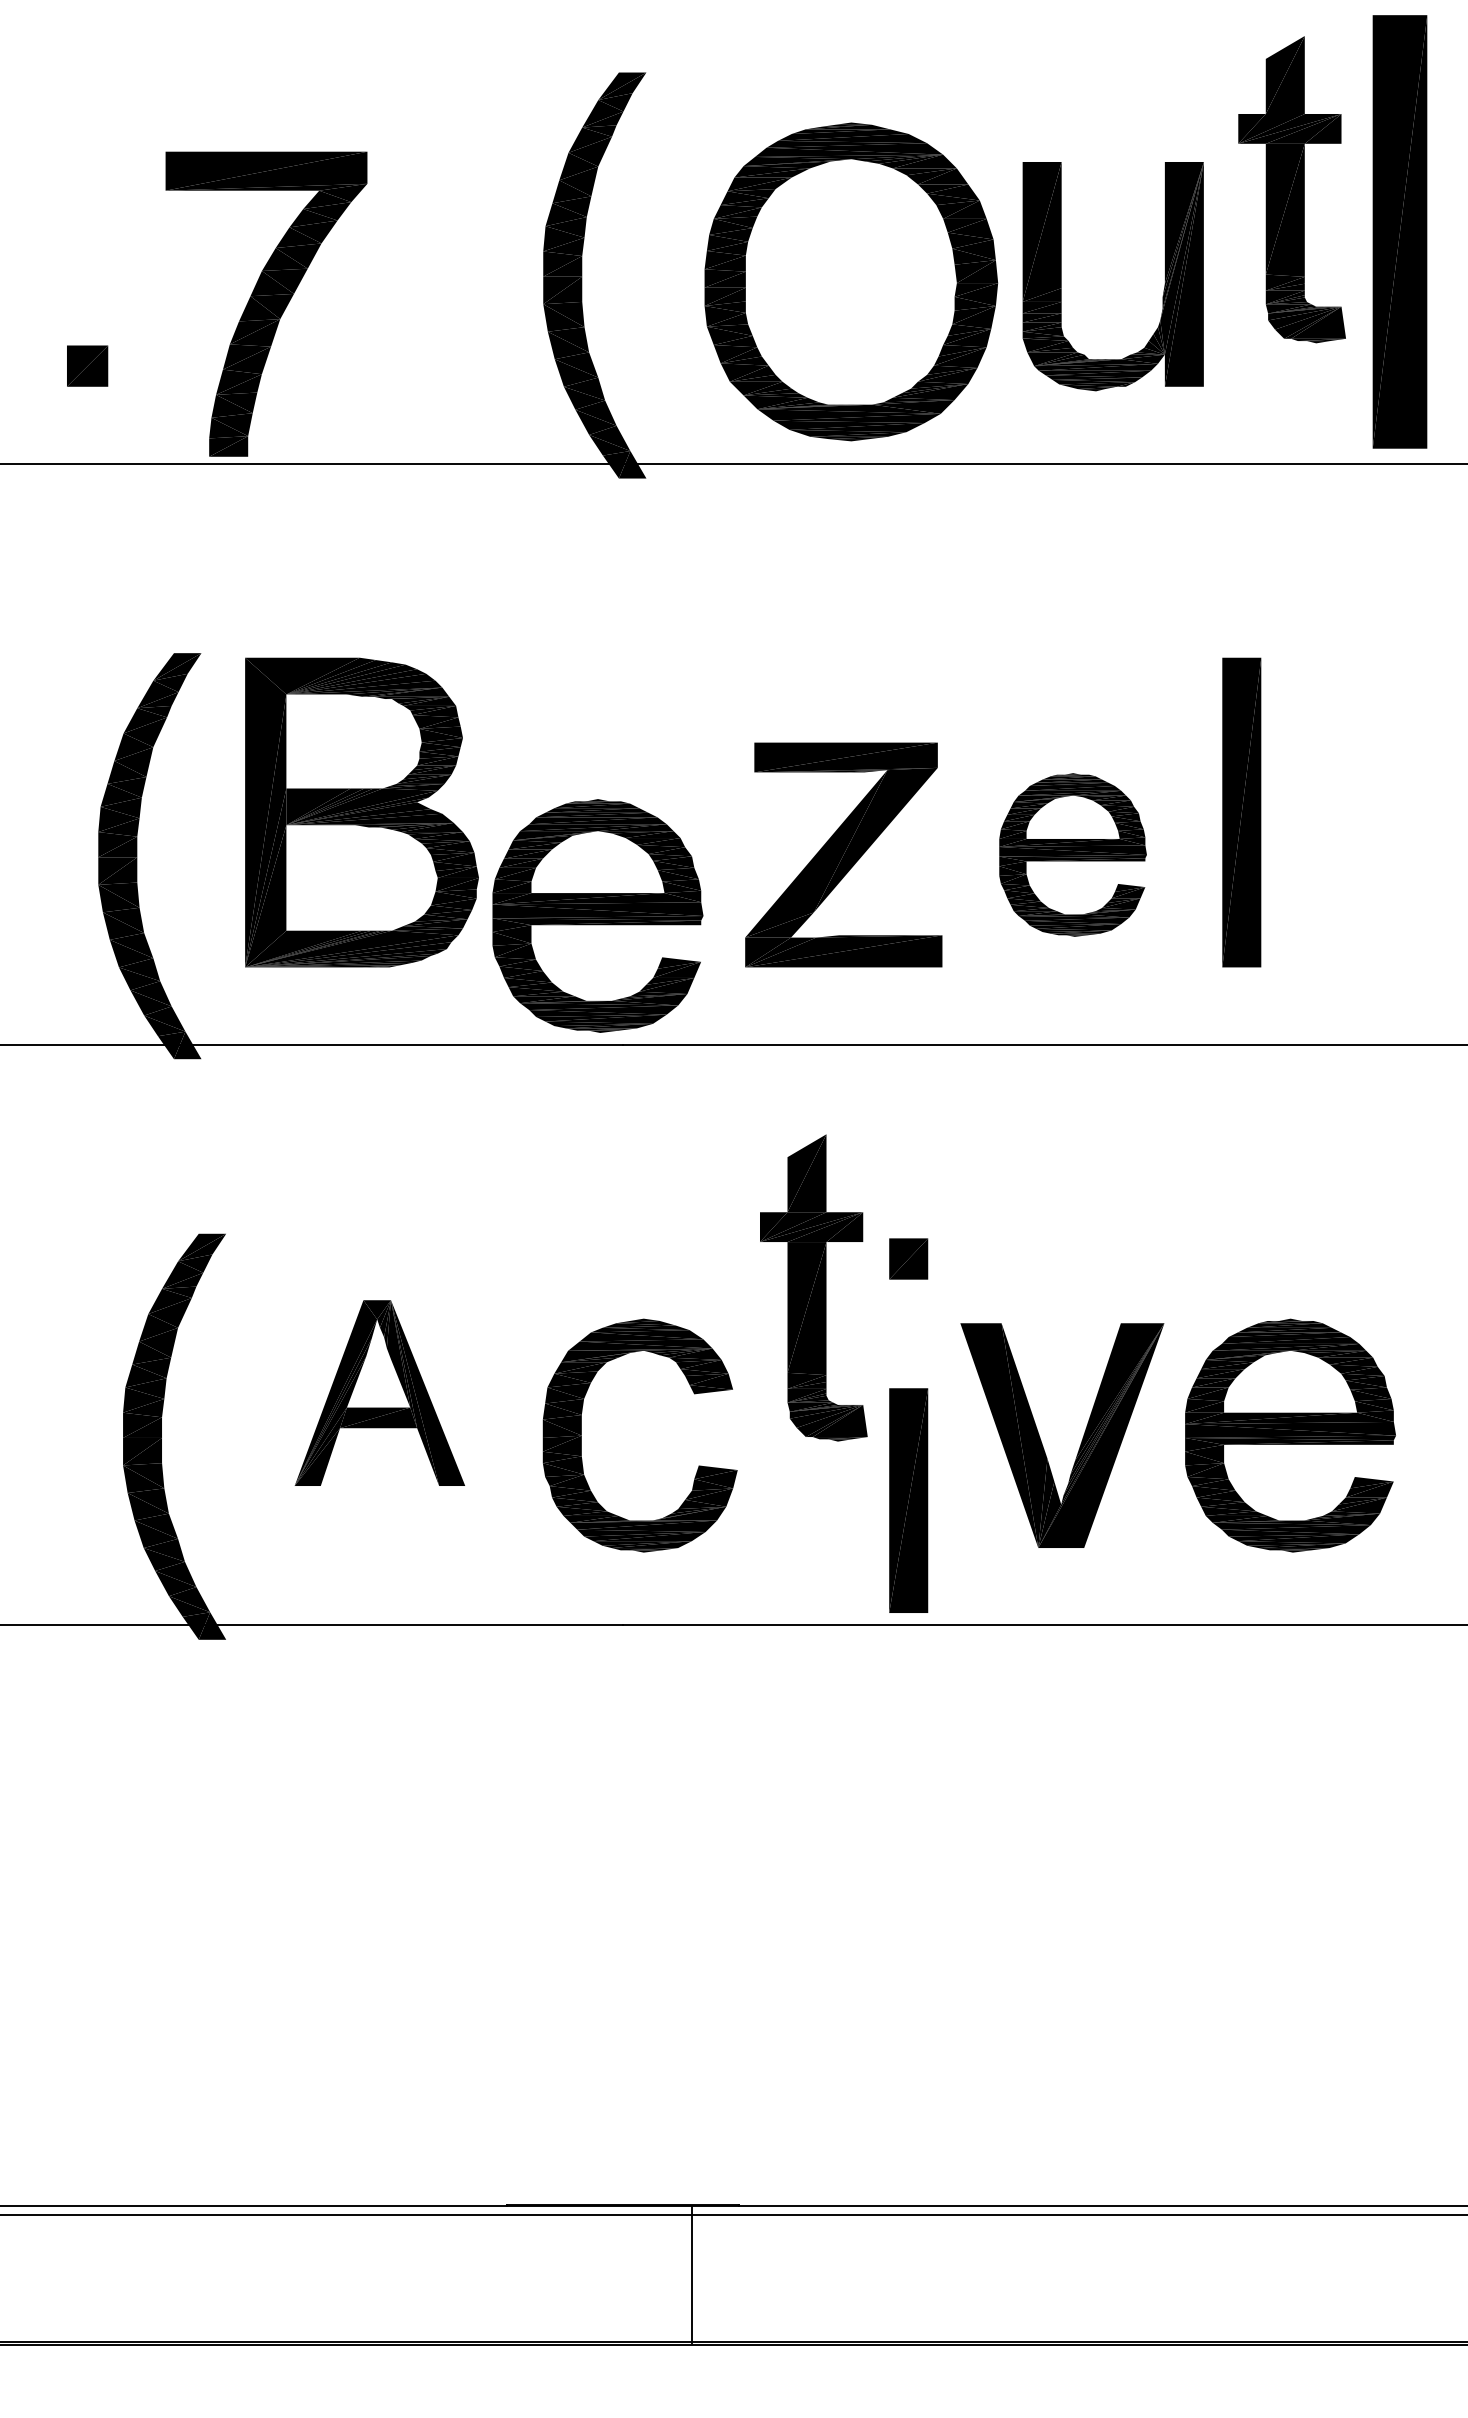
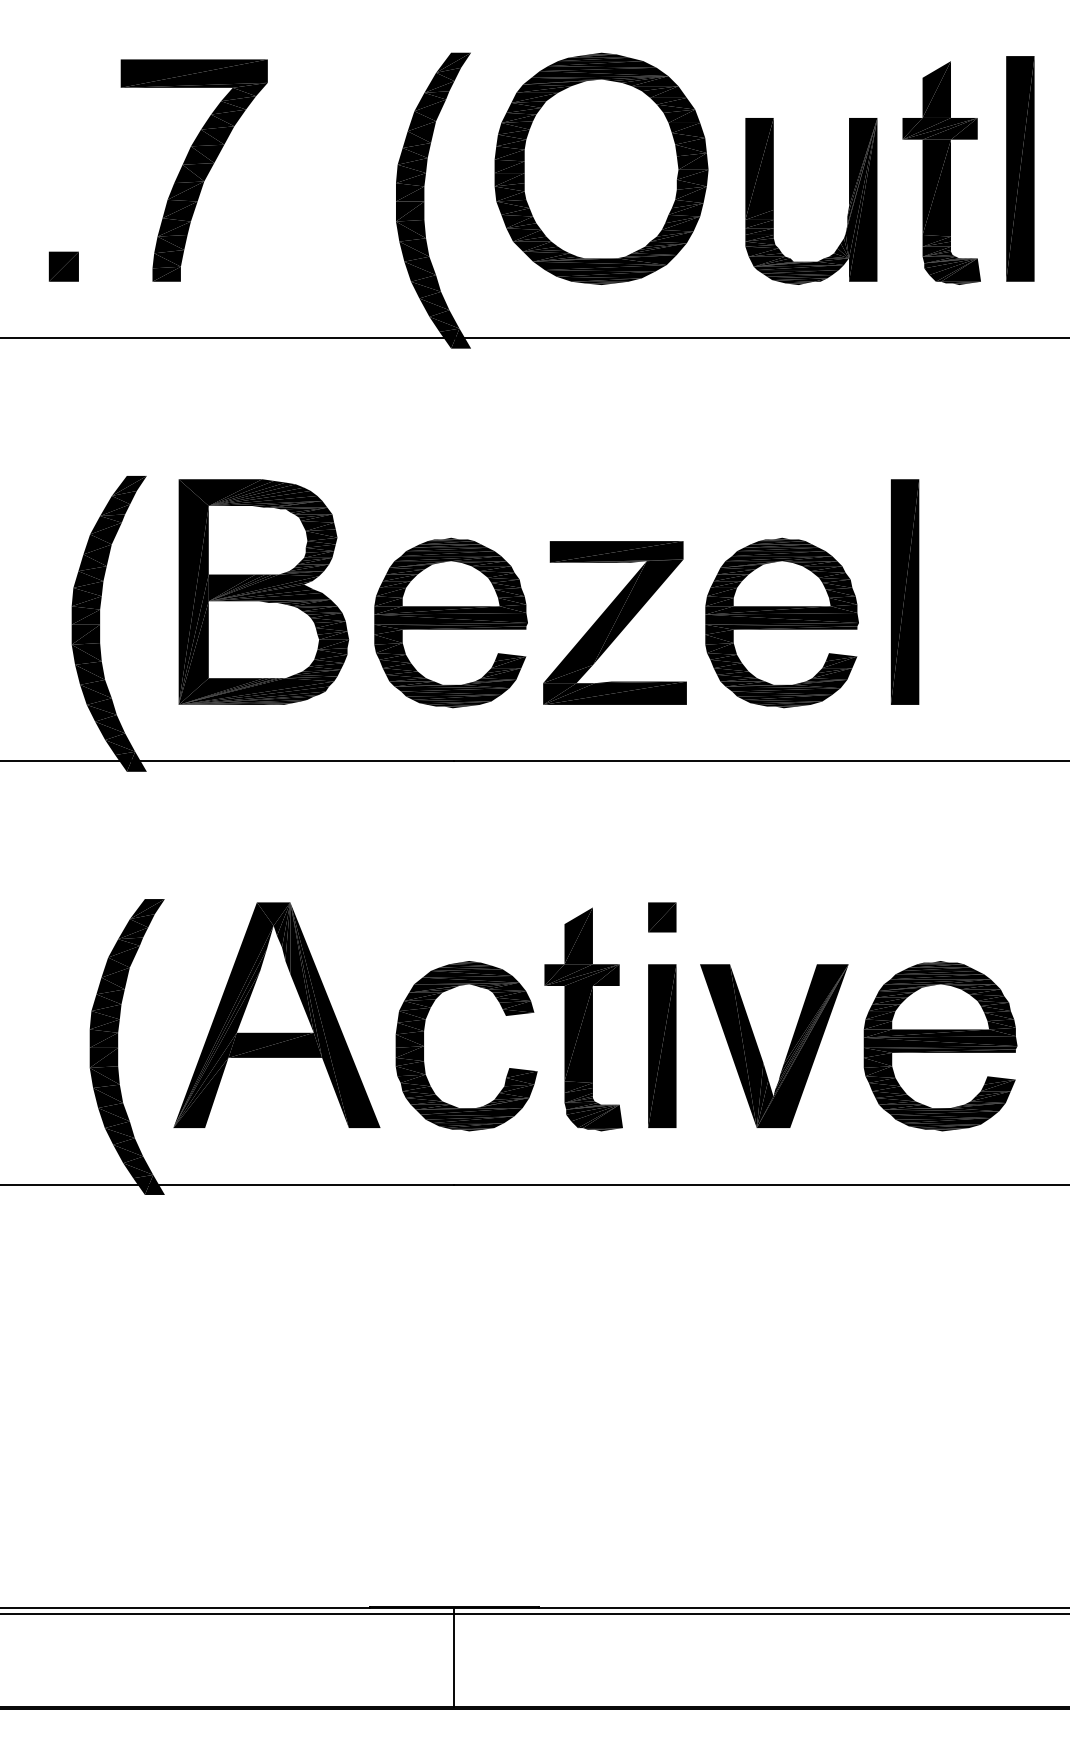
part: (1291, 189) -> (941, 172), moved
part: (1399, 231) -> (1020, 168), size x0.71
part: (851, 281) -> (601, 168), moved
part: (266, 303) -> (194, 170), moved
part: (1072, 854) -> (781, 622), size x1.43
part: (597, 915) -> (450, 622), moved
part: (813, 1287) -> (583, 1019), moved
part: (379, 1392) -> (276, 1014), size x1.67
part: (908, 1500) -> (662, 1046), moved
line: (692, 2274) -> (454, 1657), moved

